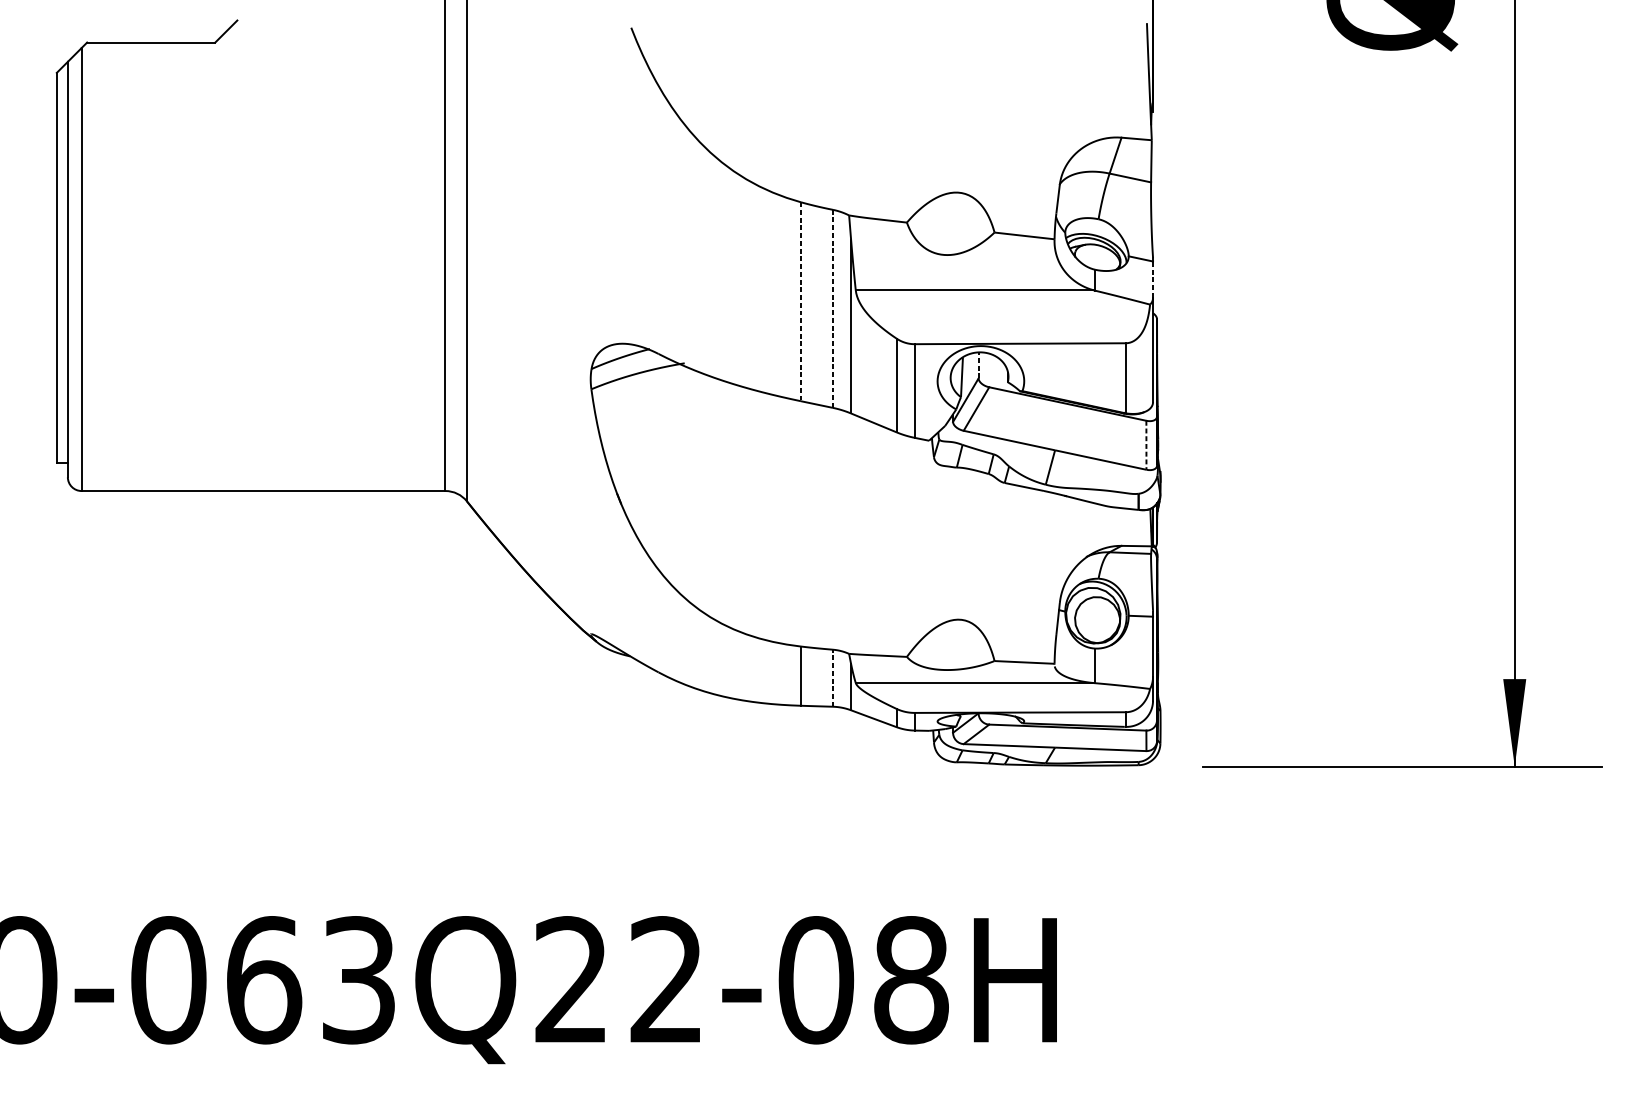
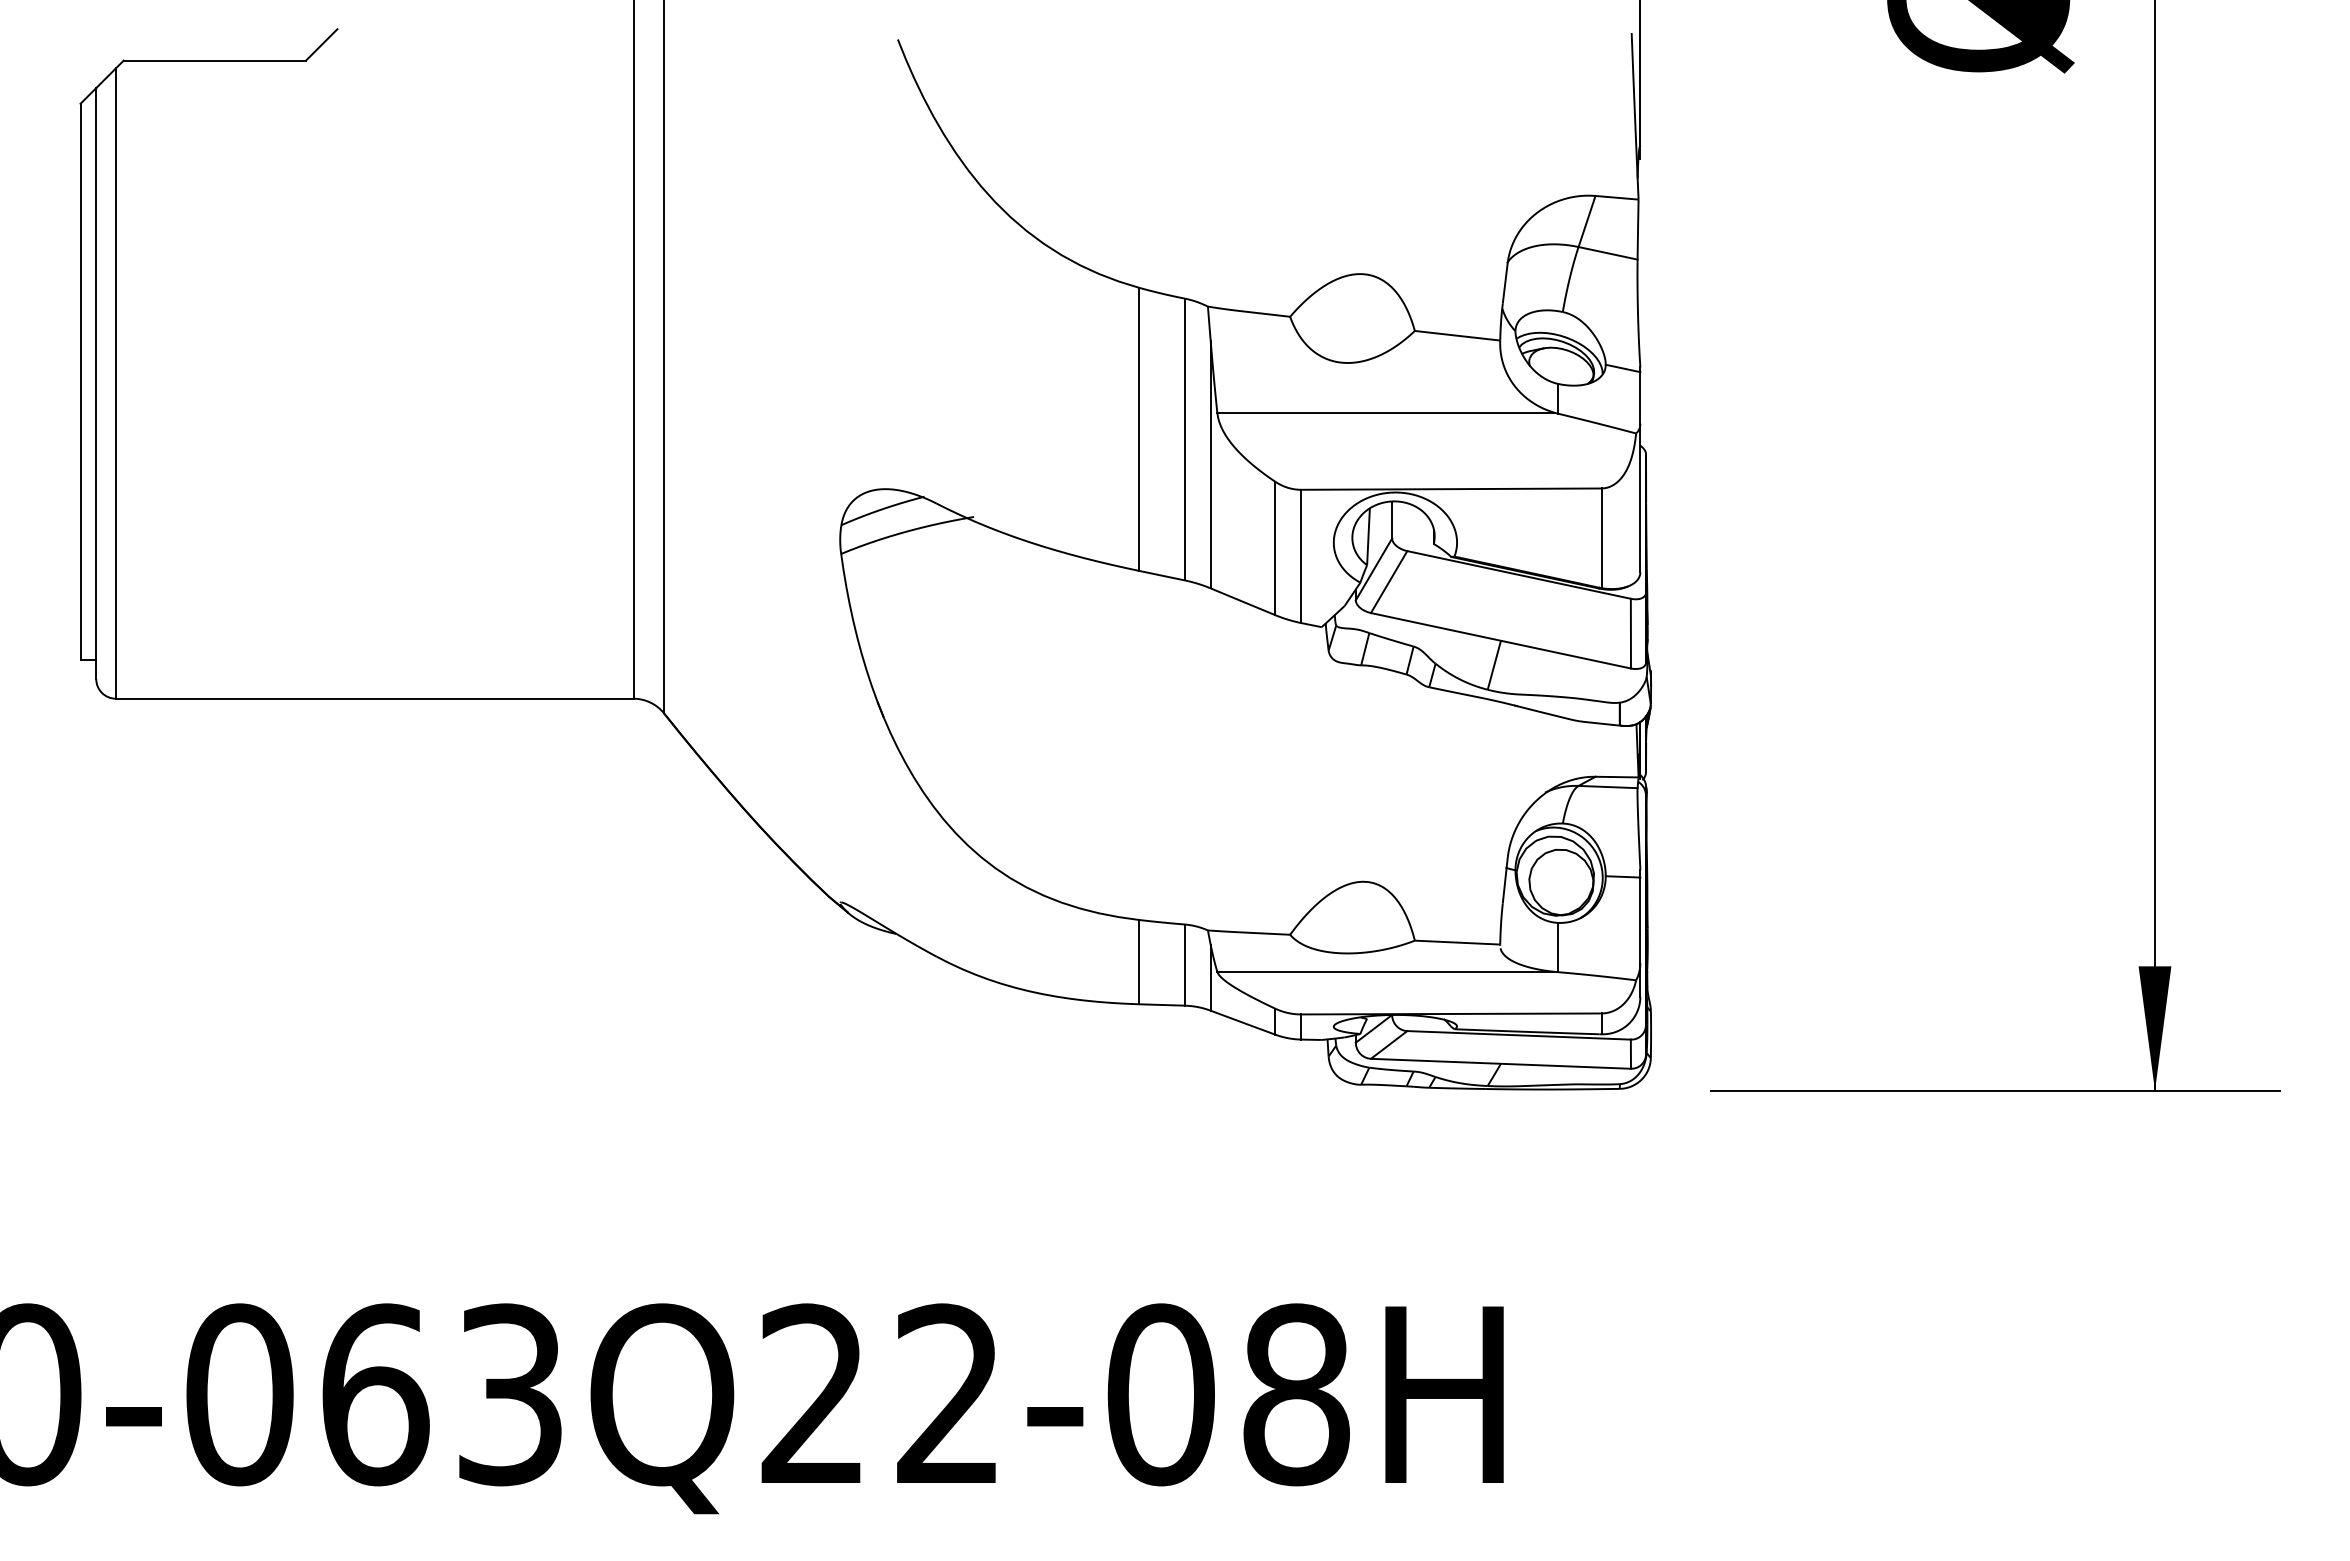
line: (1153, 280) -> (1640, 398), dashed -> solid
line: (801, 301) -> (1139, 429), dashed -> solid
line: (832, 308) -> (1184, 439), dashed -> solid
line: (978, 365) -> (1392, 519), dashed -> solid
line: (1146, 445) -> (1630, 633), dashed -> solid
line: (832, 678) -> (1184, 965), dashed -> solid

